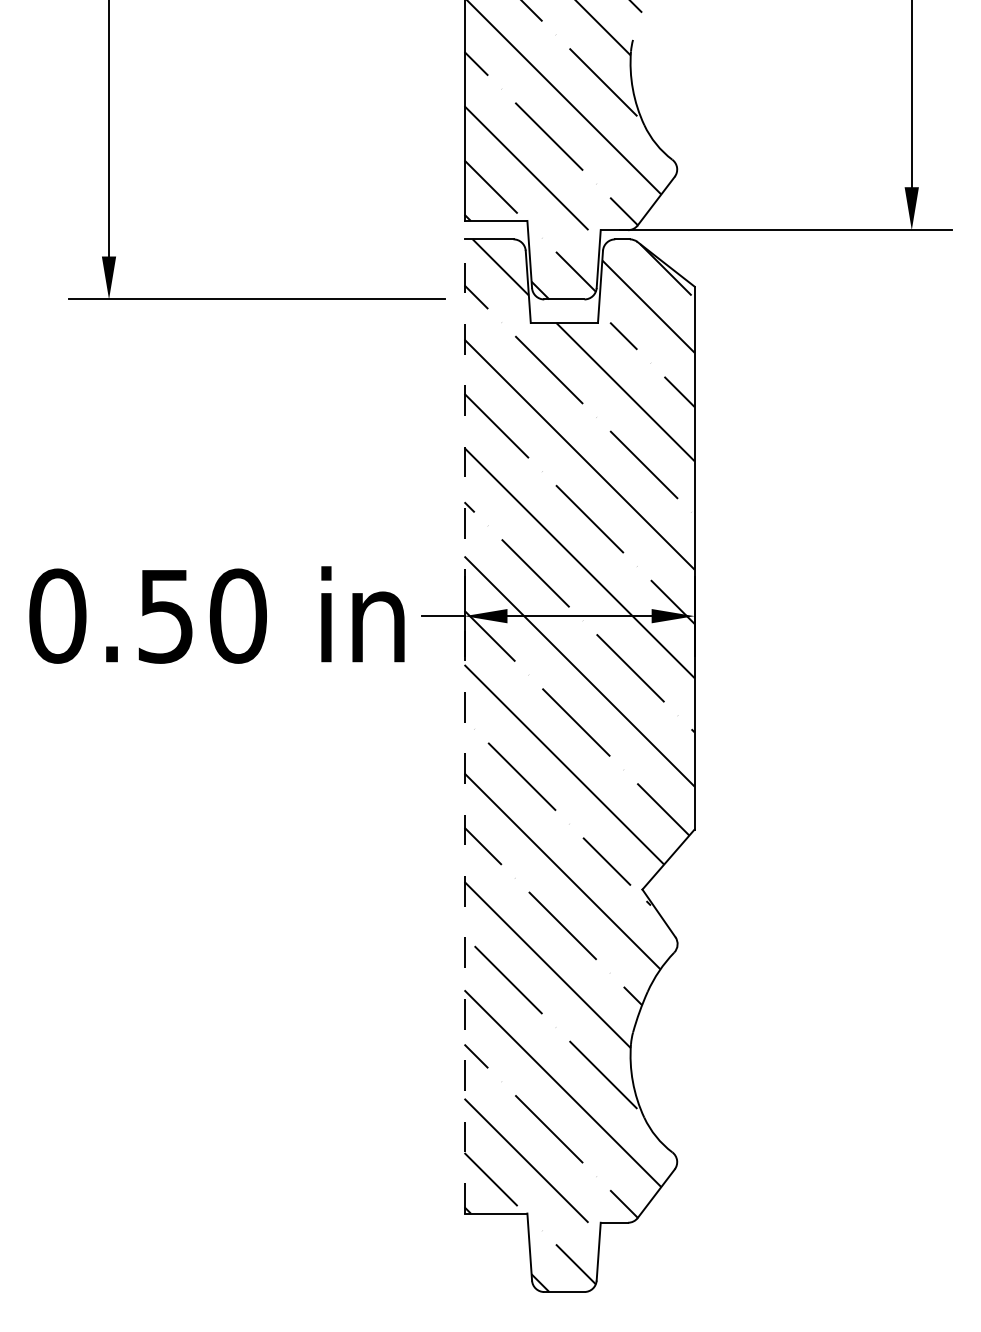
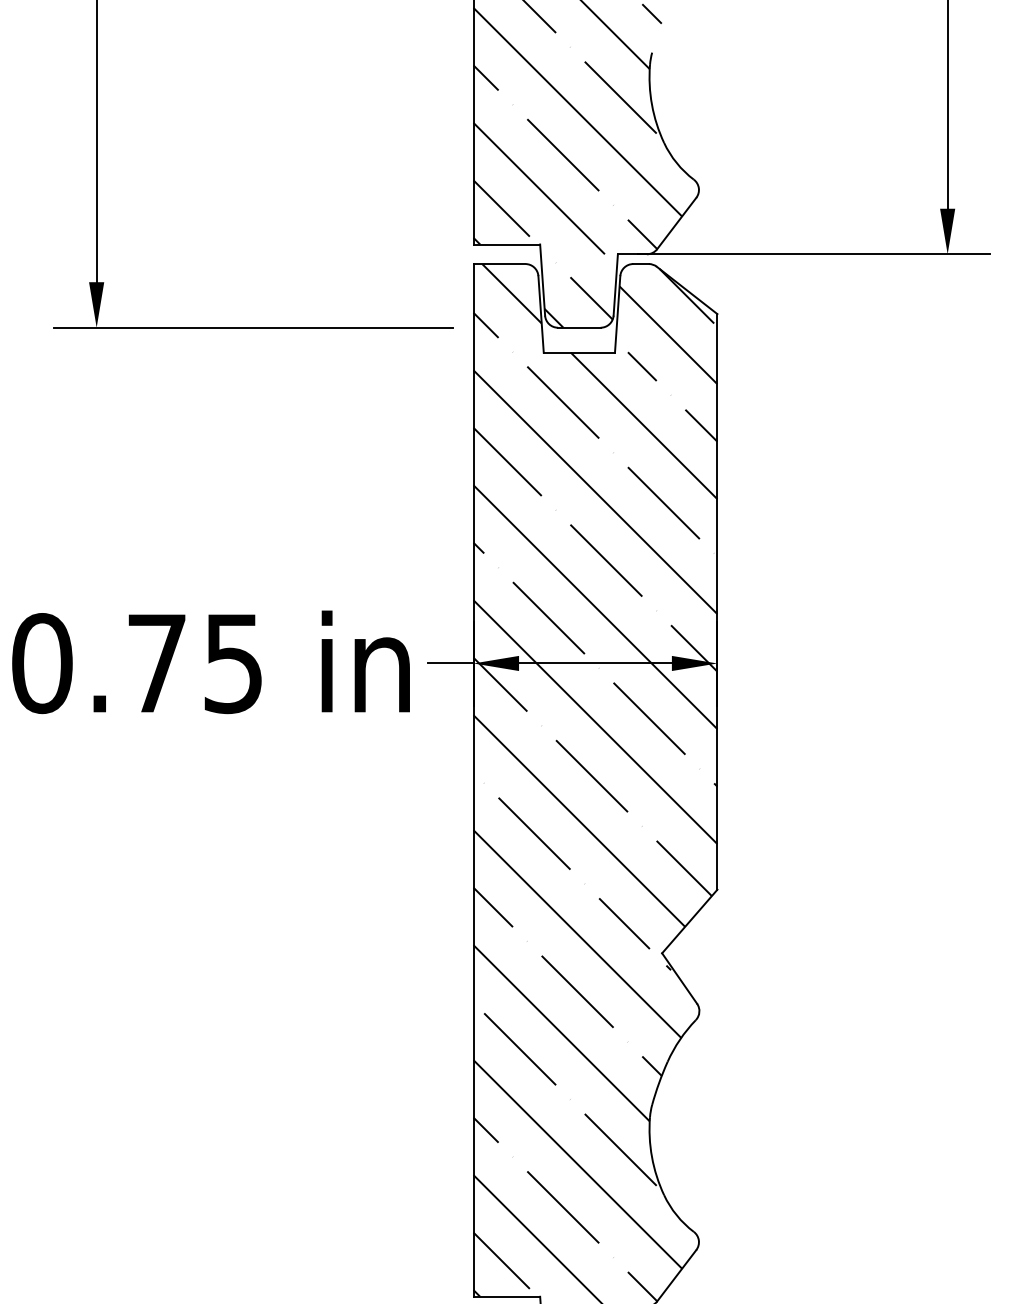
text: (202, 615) -> (195, 662), 0.50 -> 0.75
line: (464, 725) -> (473, 779), dashed -> solid

